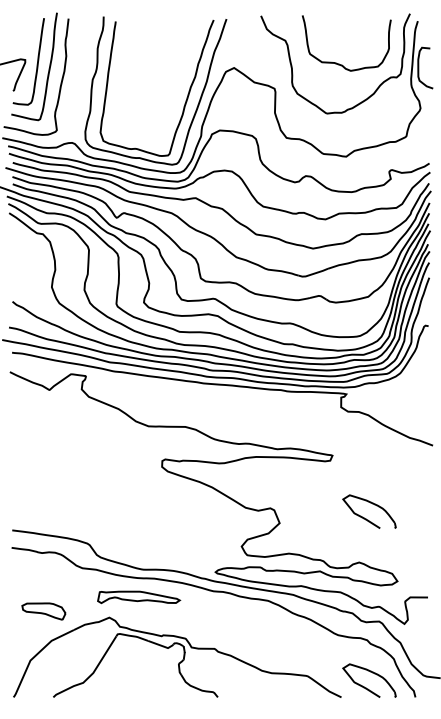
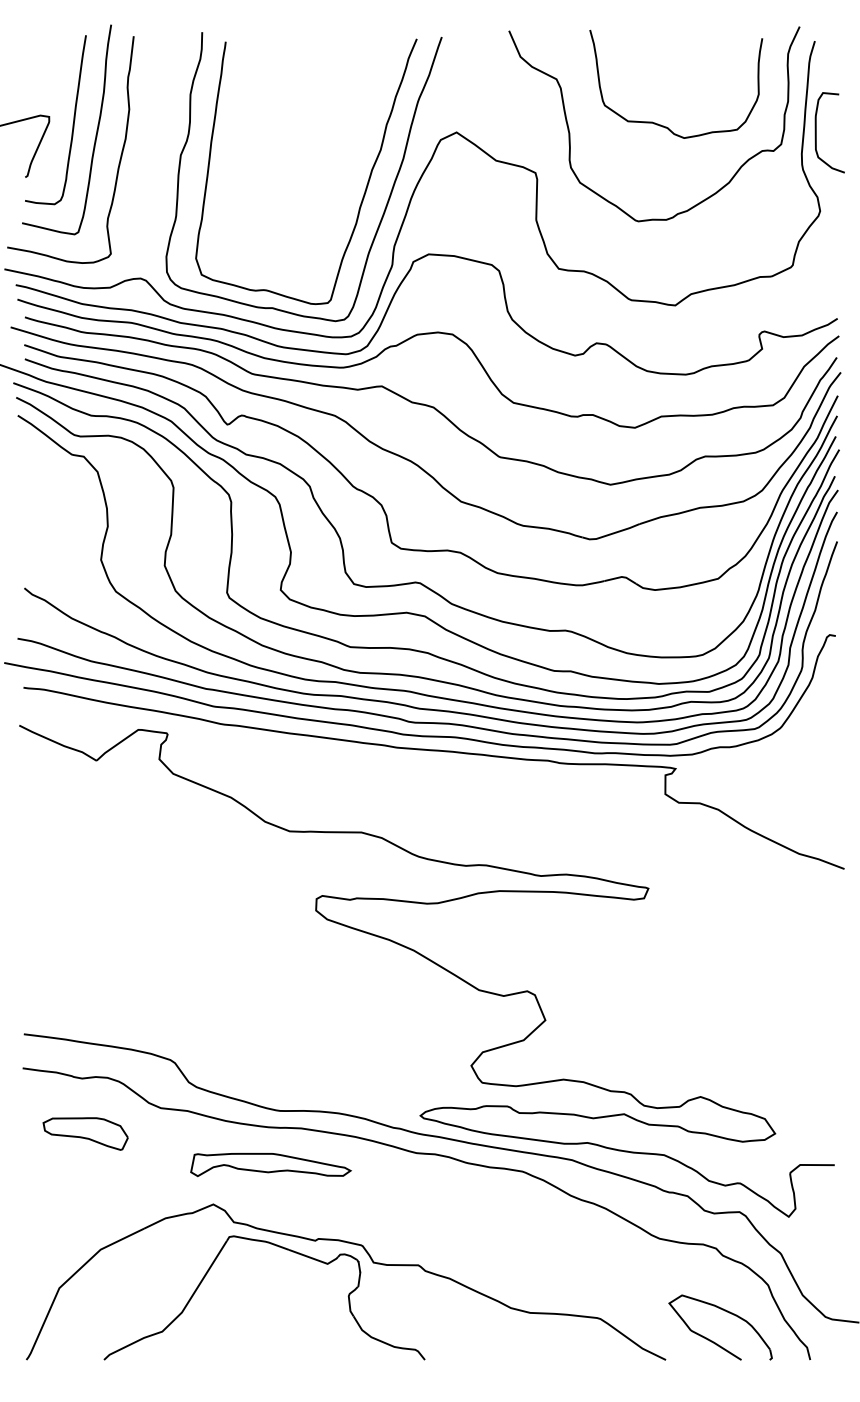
part: (372, 504) -> (726, 983), removed
part: (43, 611) -> (84, 1133), moved

